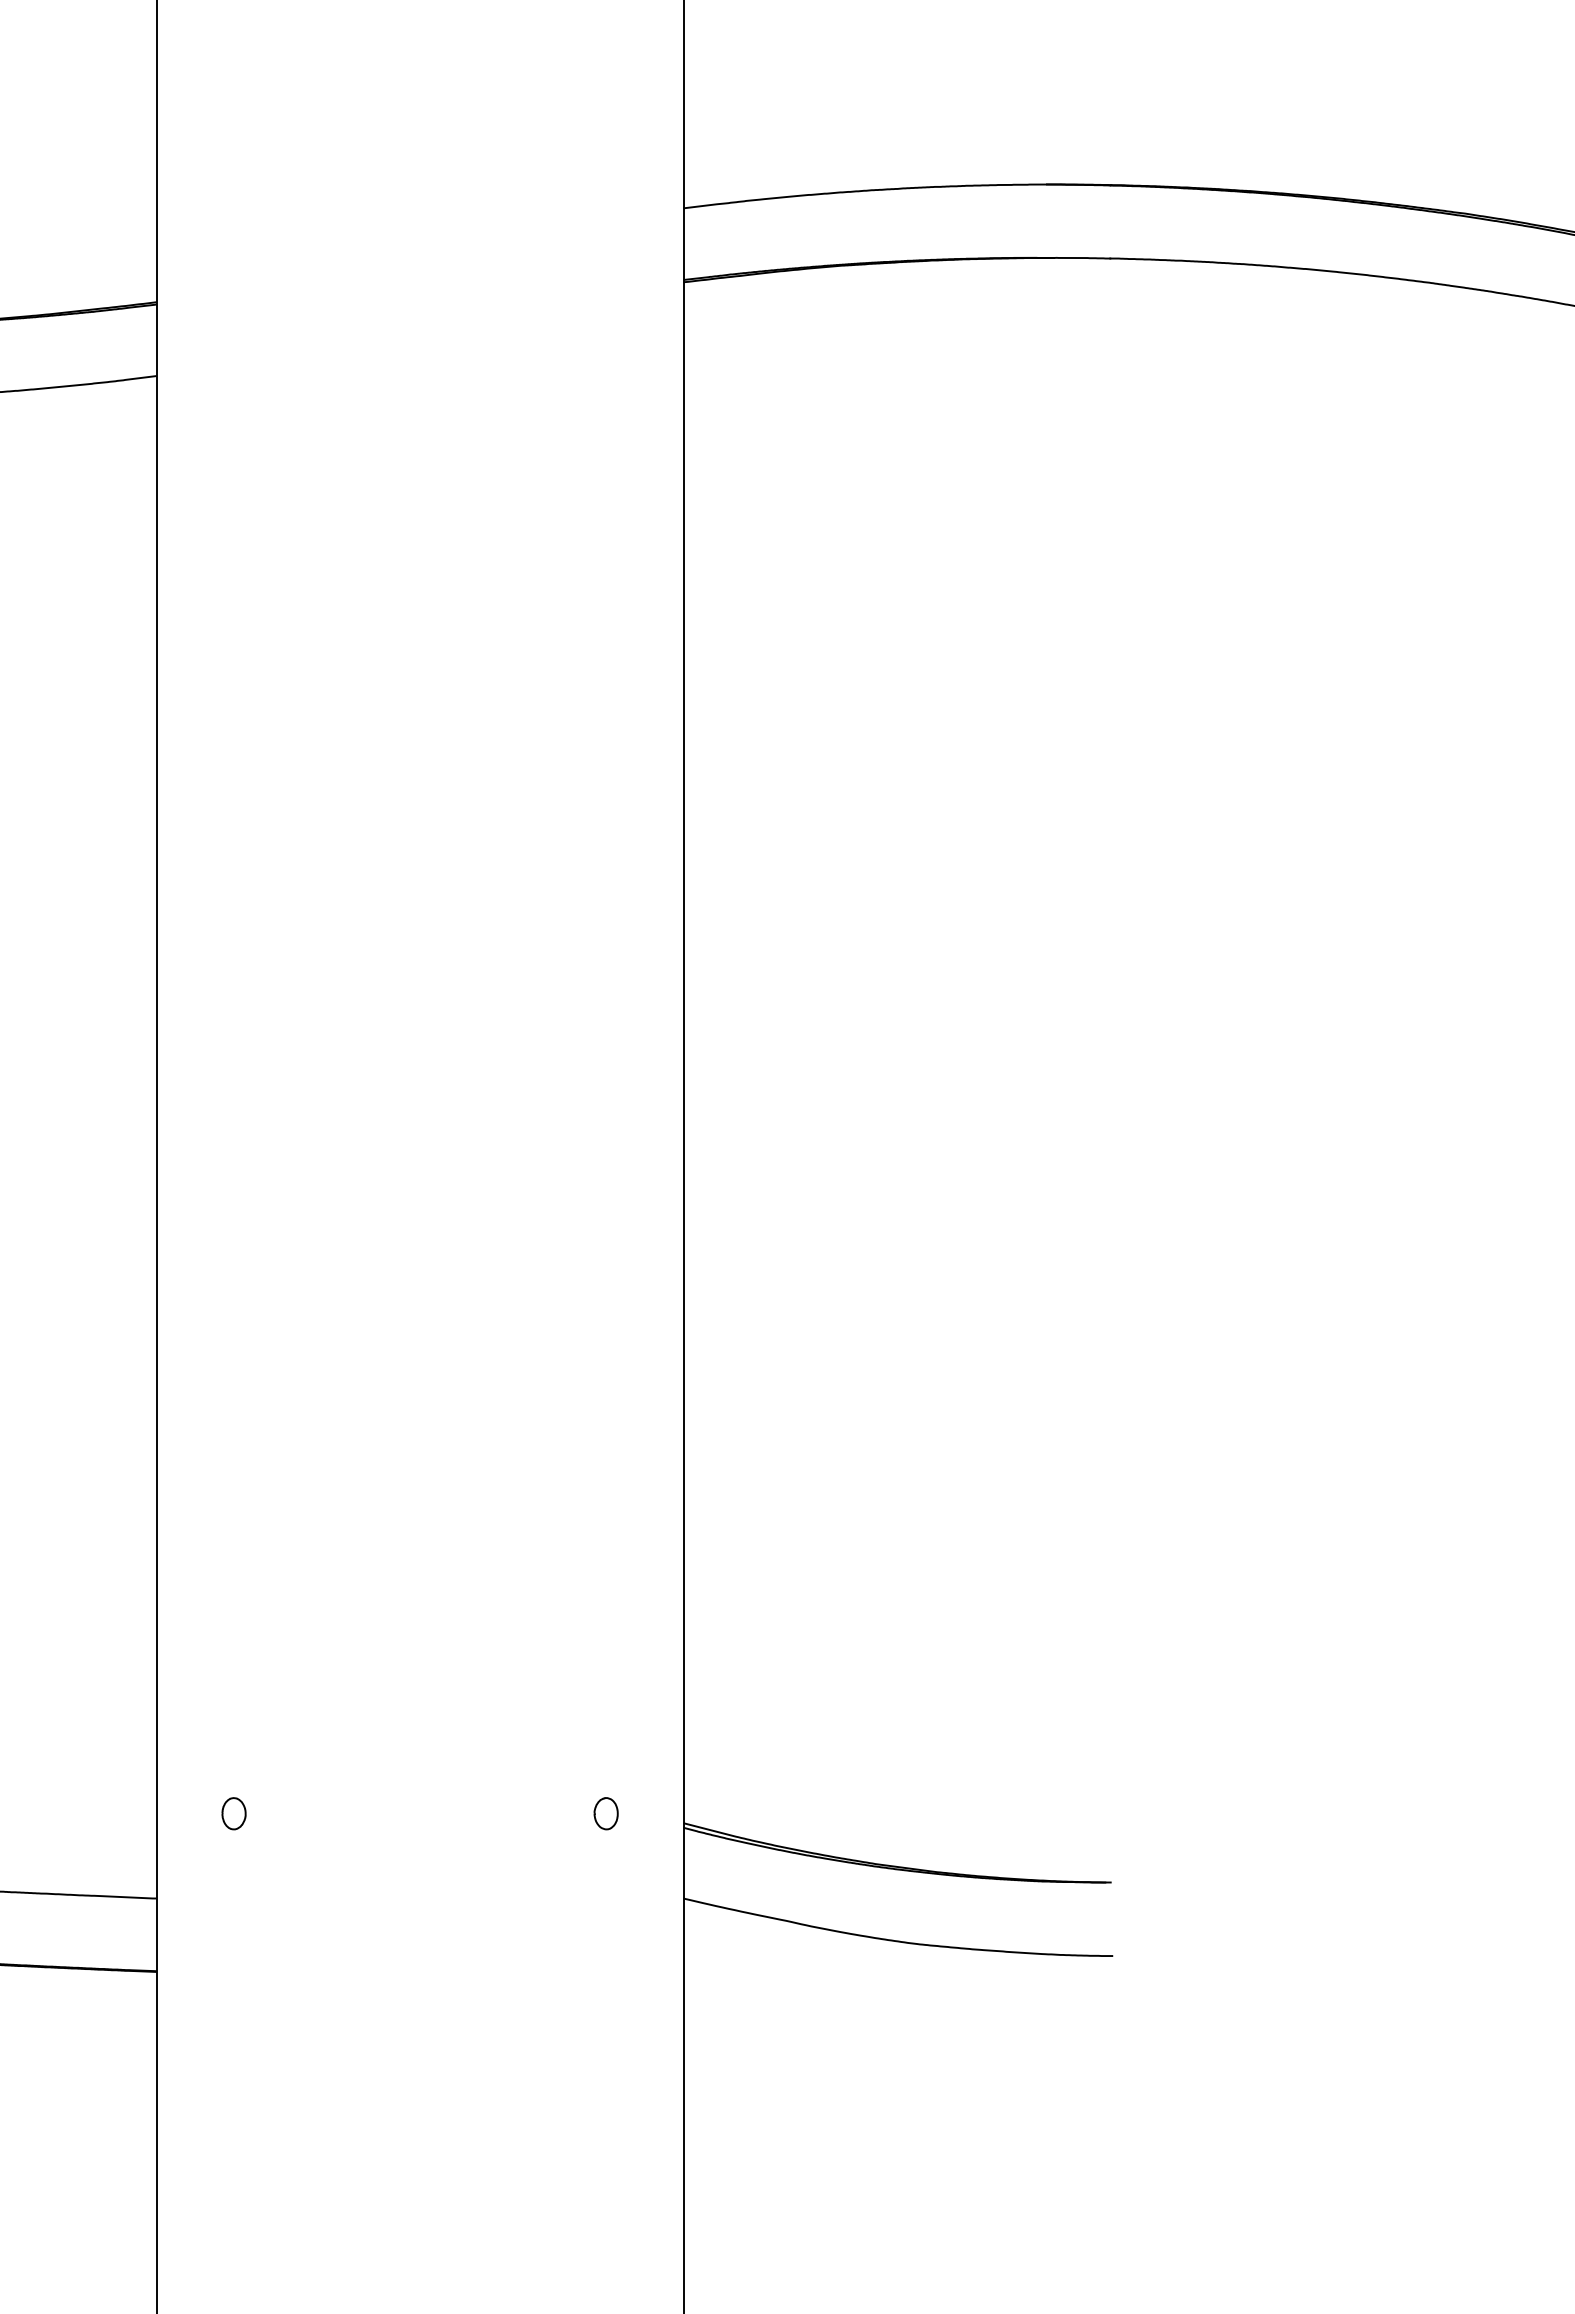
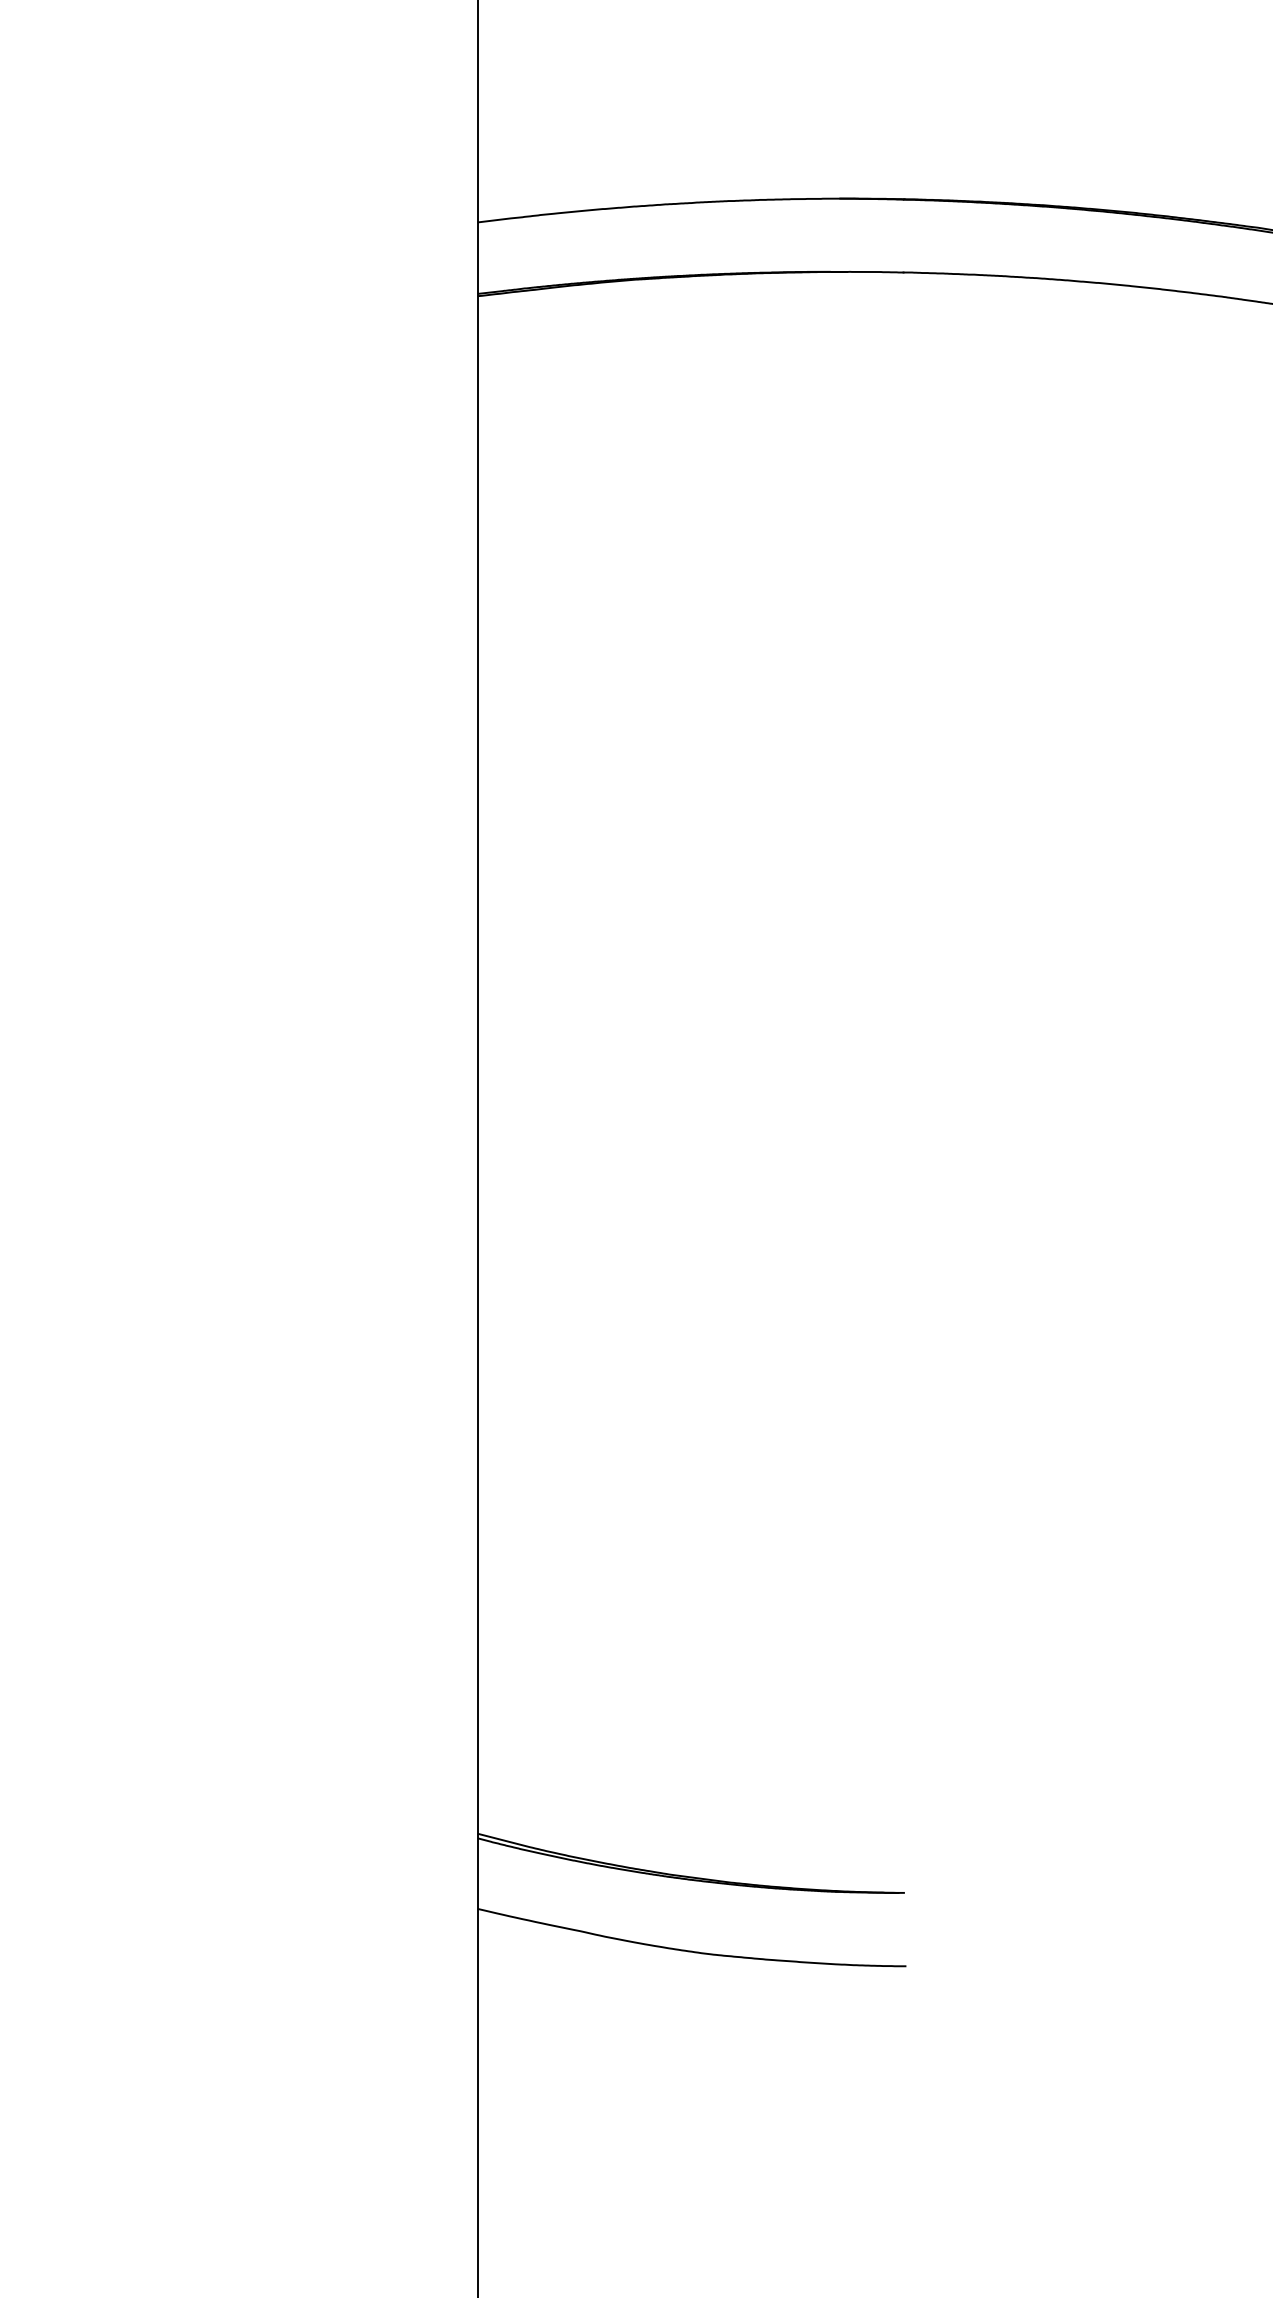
part: (233, 1813) -> (28, 1824), removed
part: (605, 1813) -> (399, 1824), removed

